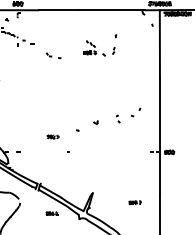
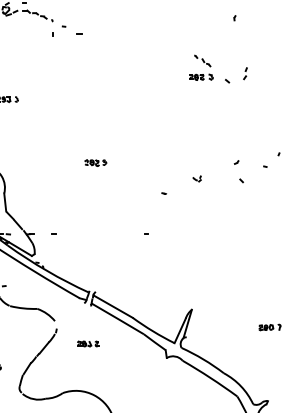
part: (99, 48) -> (218, 69), moved
part: (53, 55) -> (118, 54), removed
part: (117, 118) -> (237, 171), size x1.6
part: (52, 136) -> (94, 161), moved
part: (51, 213) -> (87, 343), moved

